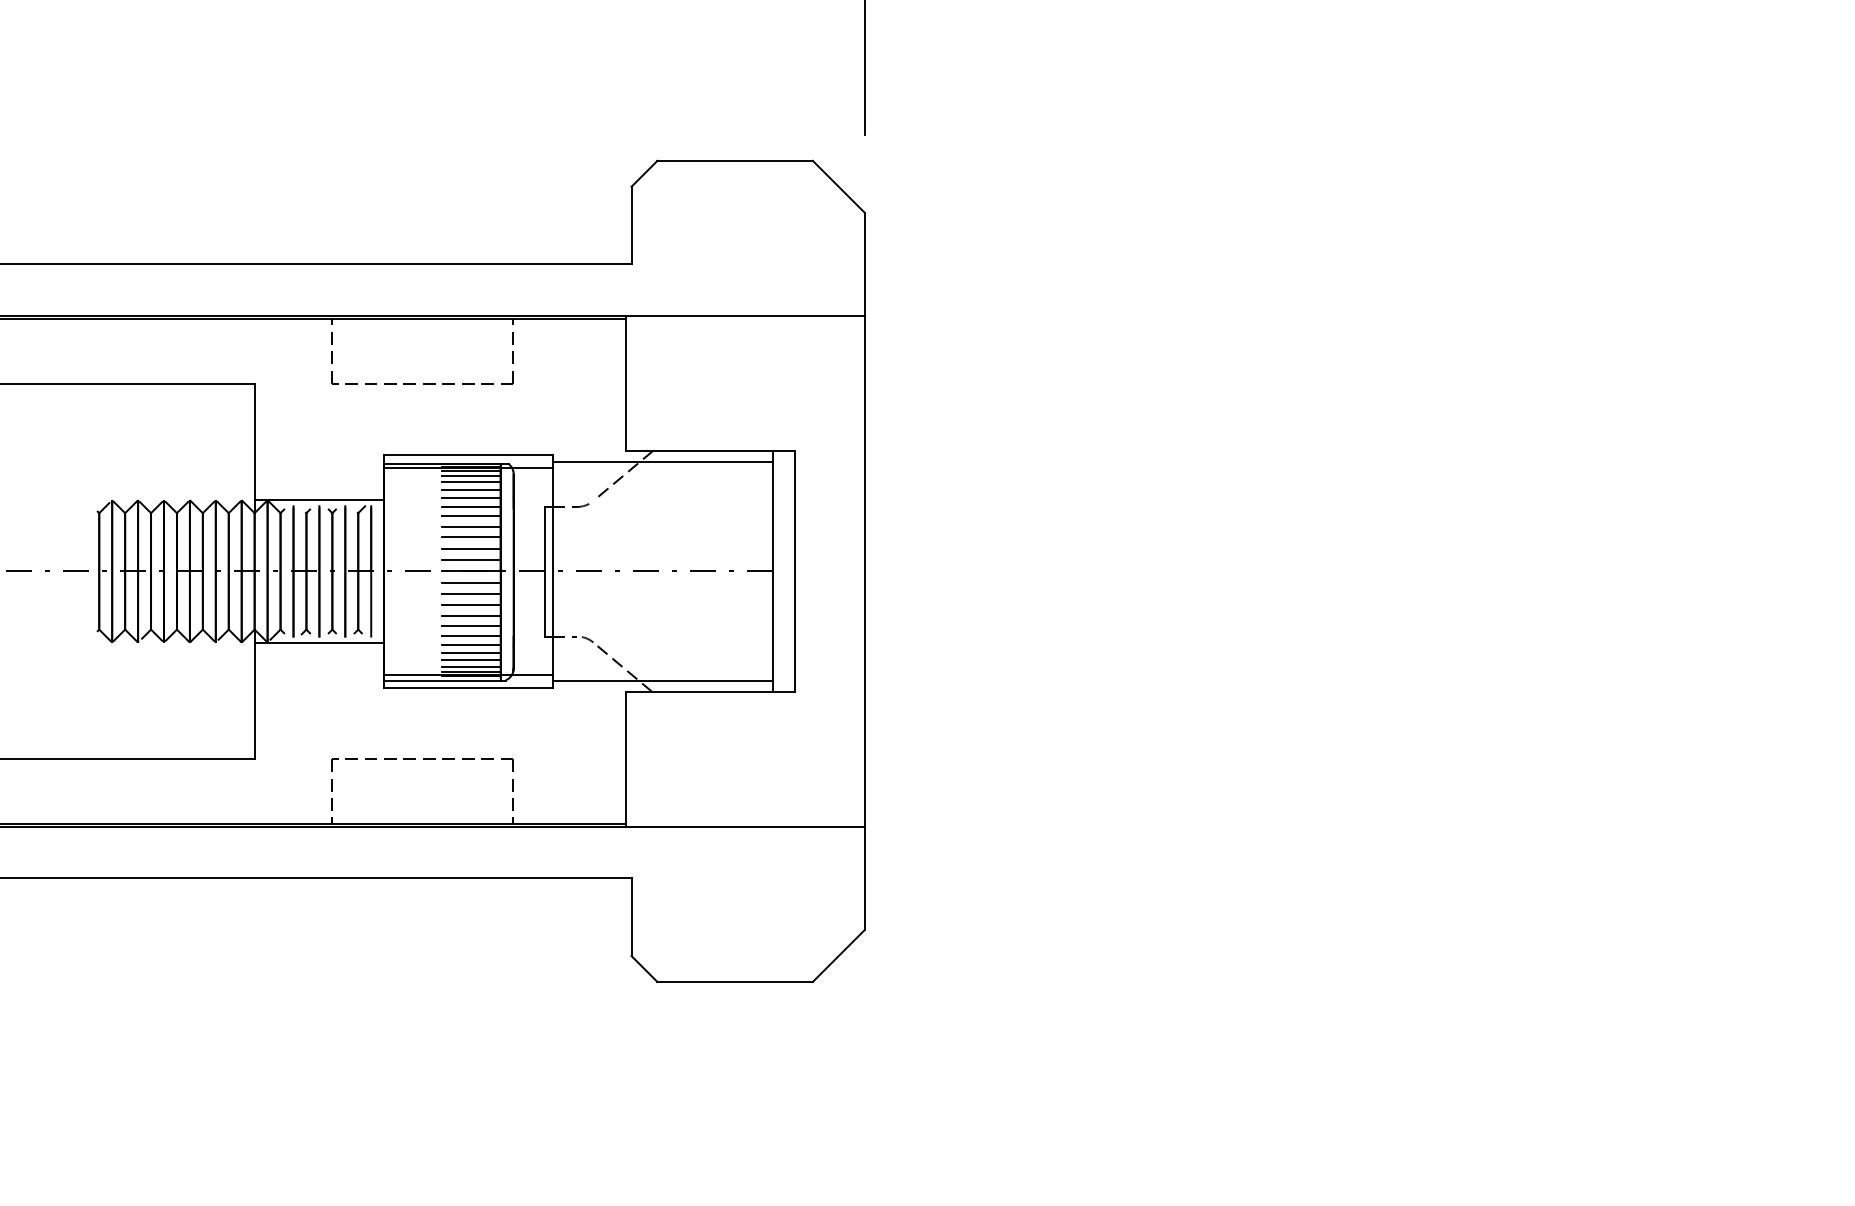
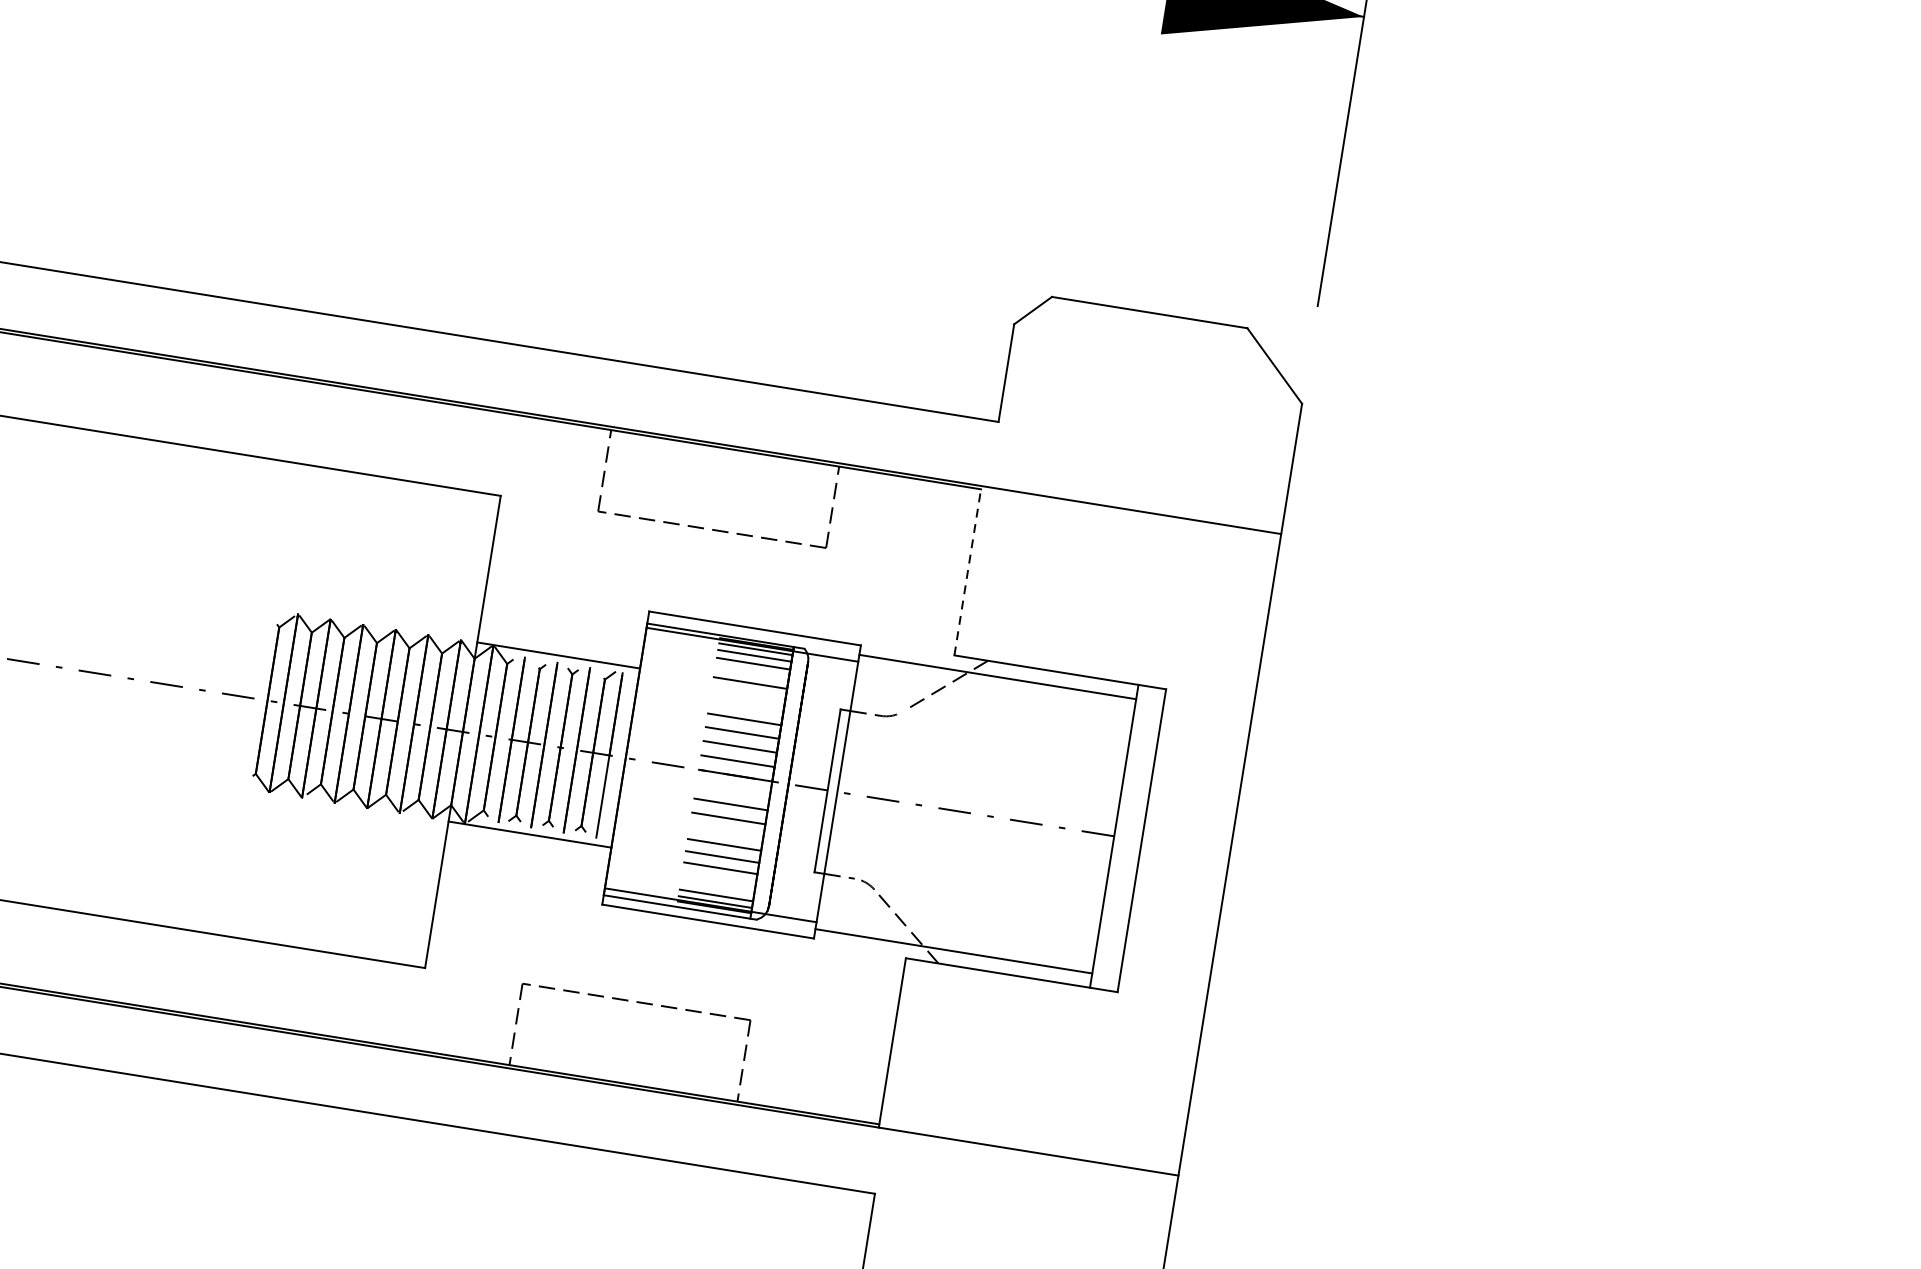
line: (626, 383) -> (968, 570), solid -> dashed
line: (471, 489) -> (752, 672), removed
line: (471, 506) -> (748, 694), removed
line: (471, 516) -> (746, 706), removed
line: (471, 582) -> (733, 789), removed
line: (471, 616) -> (726, 832), removed
line: (471, 653) -> (719, 878), removed
line: (471, 660) -> (717, 887), removed

